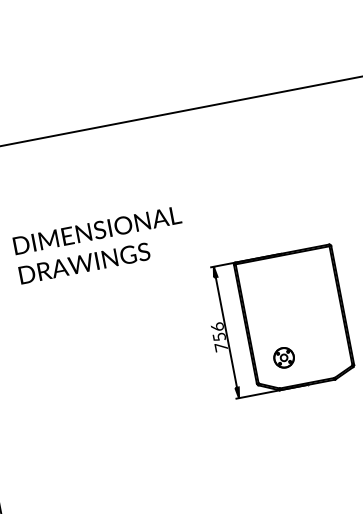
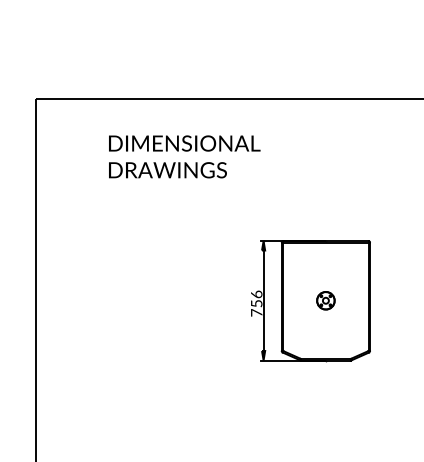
text: (99, 244) -> (184, 156), moved
part: (283, 357) -> (325, 300), moved

